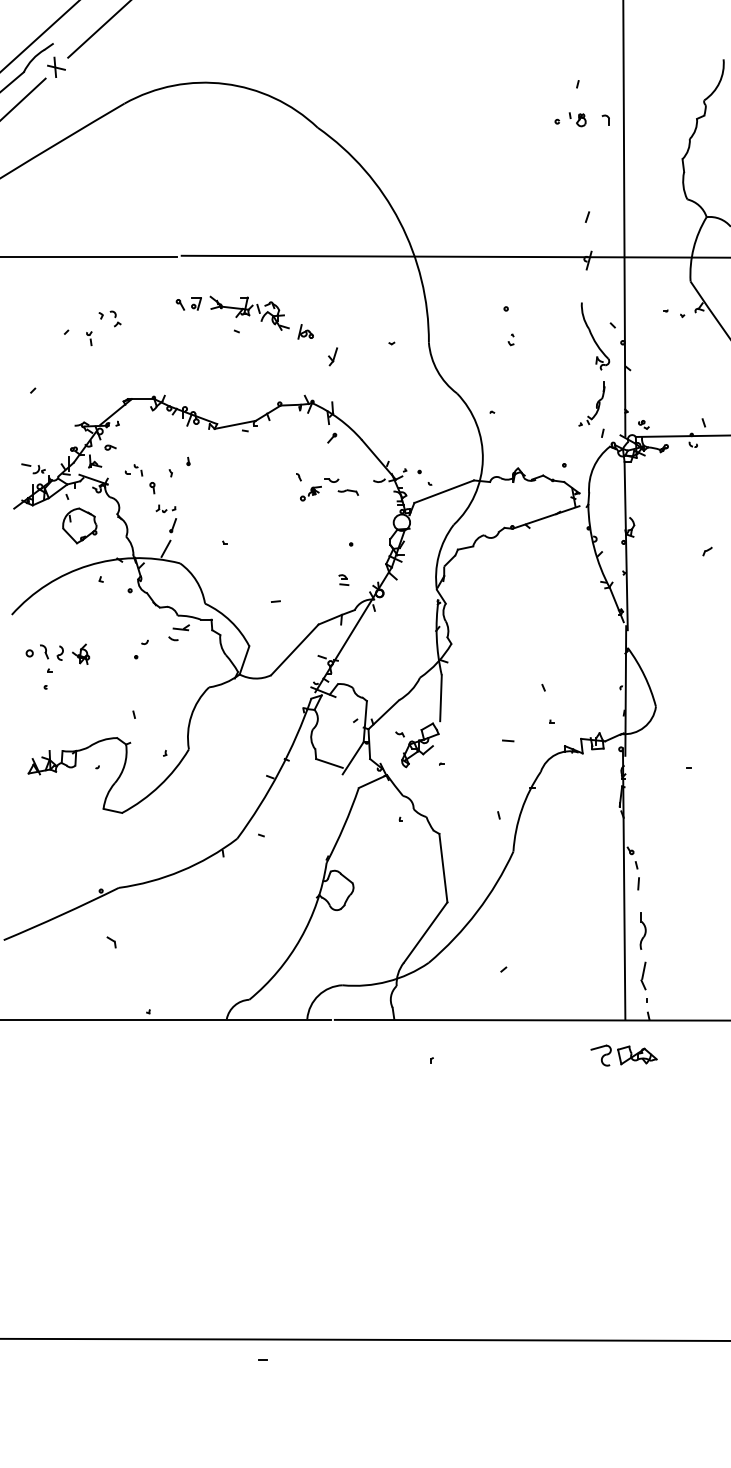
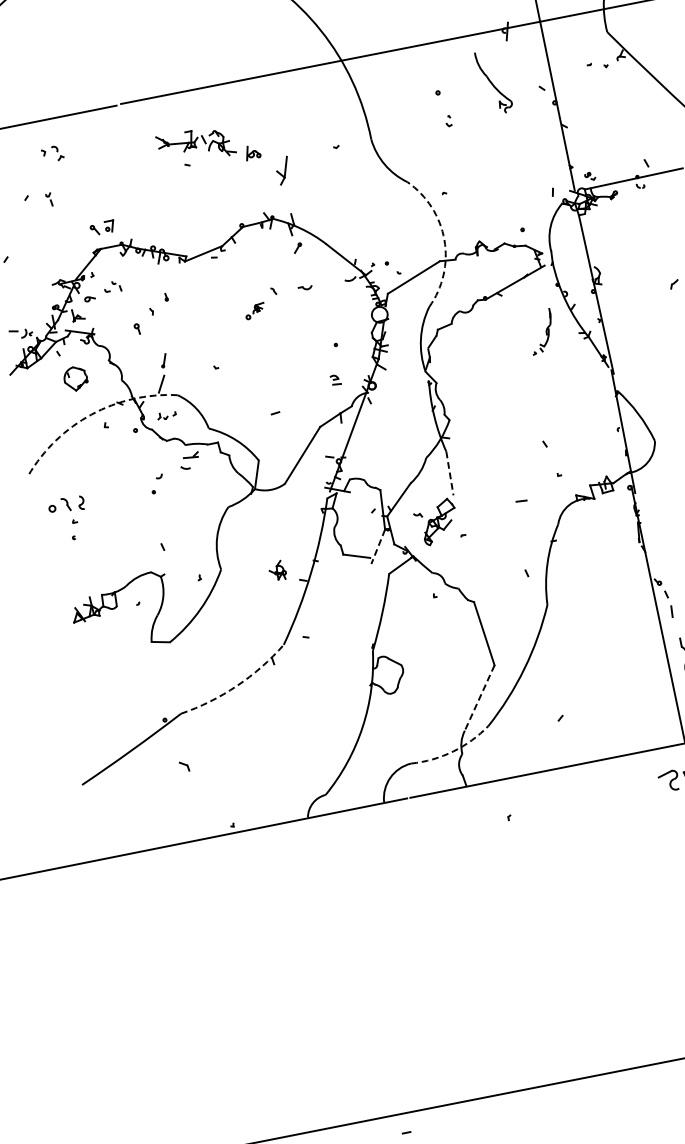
part: (188, 303) -> (102, 227), moved
part: (109, 318) -> (52, 153), moved
part: (595, 336) -> (494, 82), moved
part: (332, 356) -> (282, 170), size x1.6
part: (591, 403) -> (541, 331), moved
arc: (482, 459) -> (444, 239), solid -> dashed
part: (133, 470) -> (112, 287), moved
part: (348, 492) -> (323, 296), removed
part: (310, 493) -> (254, 311), moved
part: (165, 508) -> (166, 415), moved
part: (79, 525) -> (75, 378), size x0.7
arc: (88, 565) -> (91, 414), solid -> dashed
part: (81, 653) -> (277, 570), moved
line: (440, 698) -> (449, 473), solid -> dashed
line: (352, 758) -> (377, 547), solid -> dashed
arc: (181, 871) -> (237, 686), solid -> dashed
line: (425, 932) -> (479, 697), solid -> dashed
arc: (387, 981) -> (452, 751), solid -> dashed

